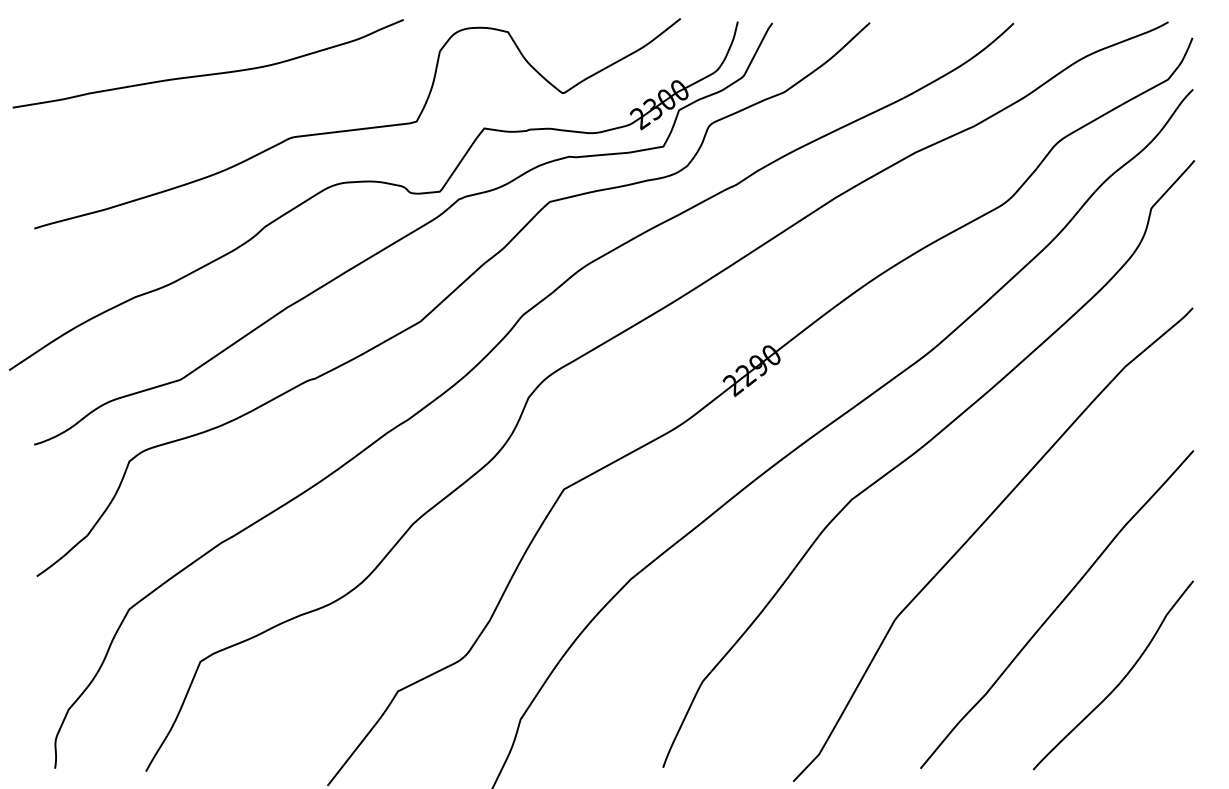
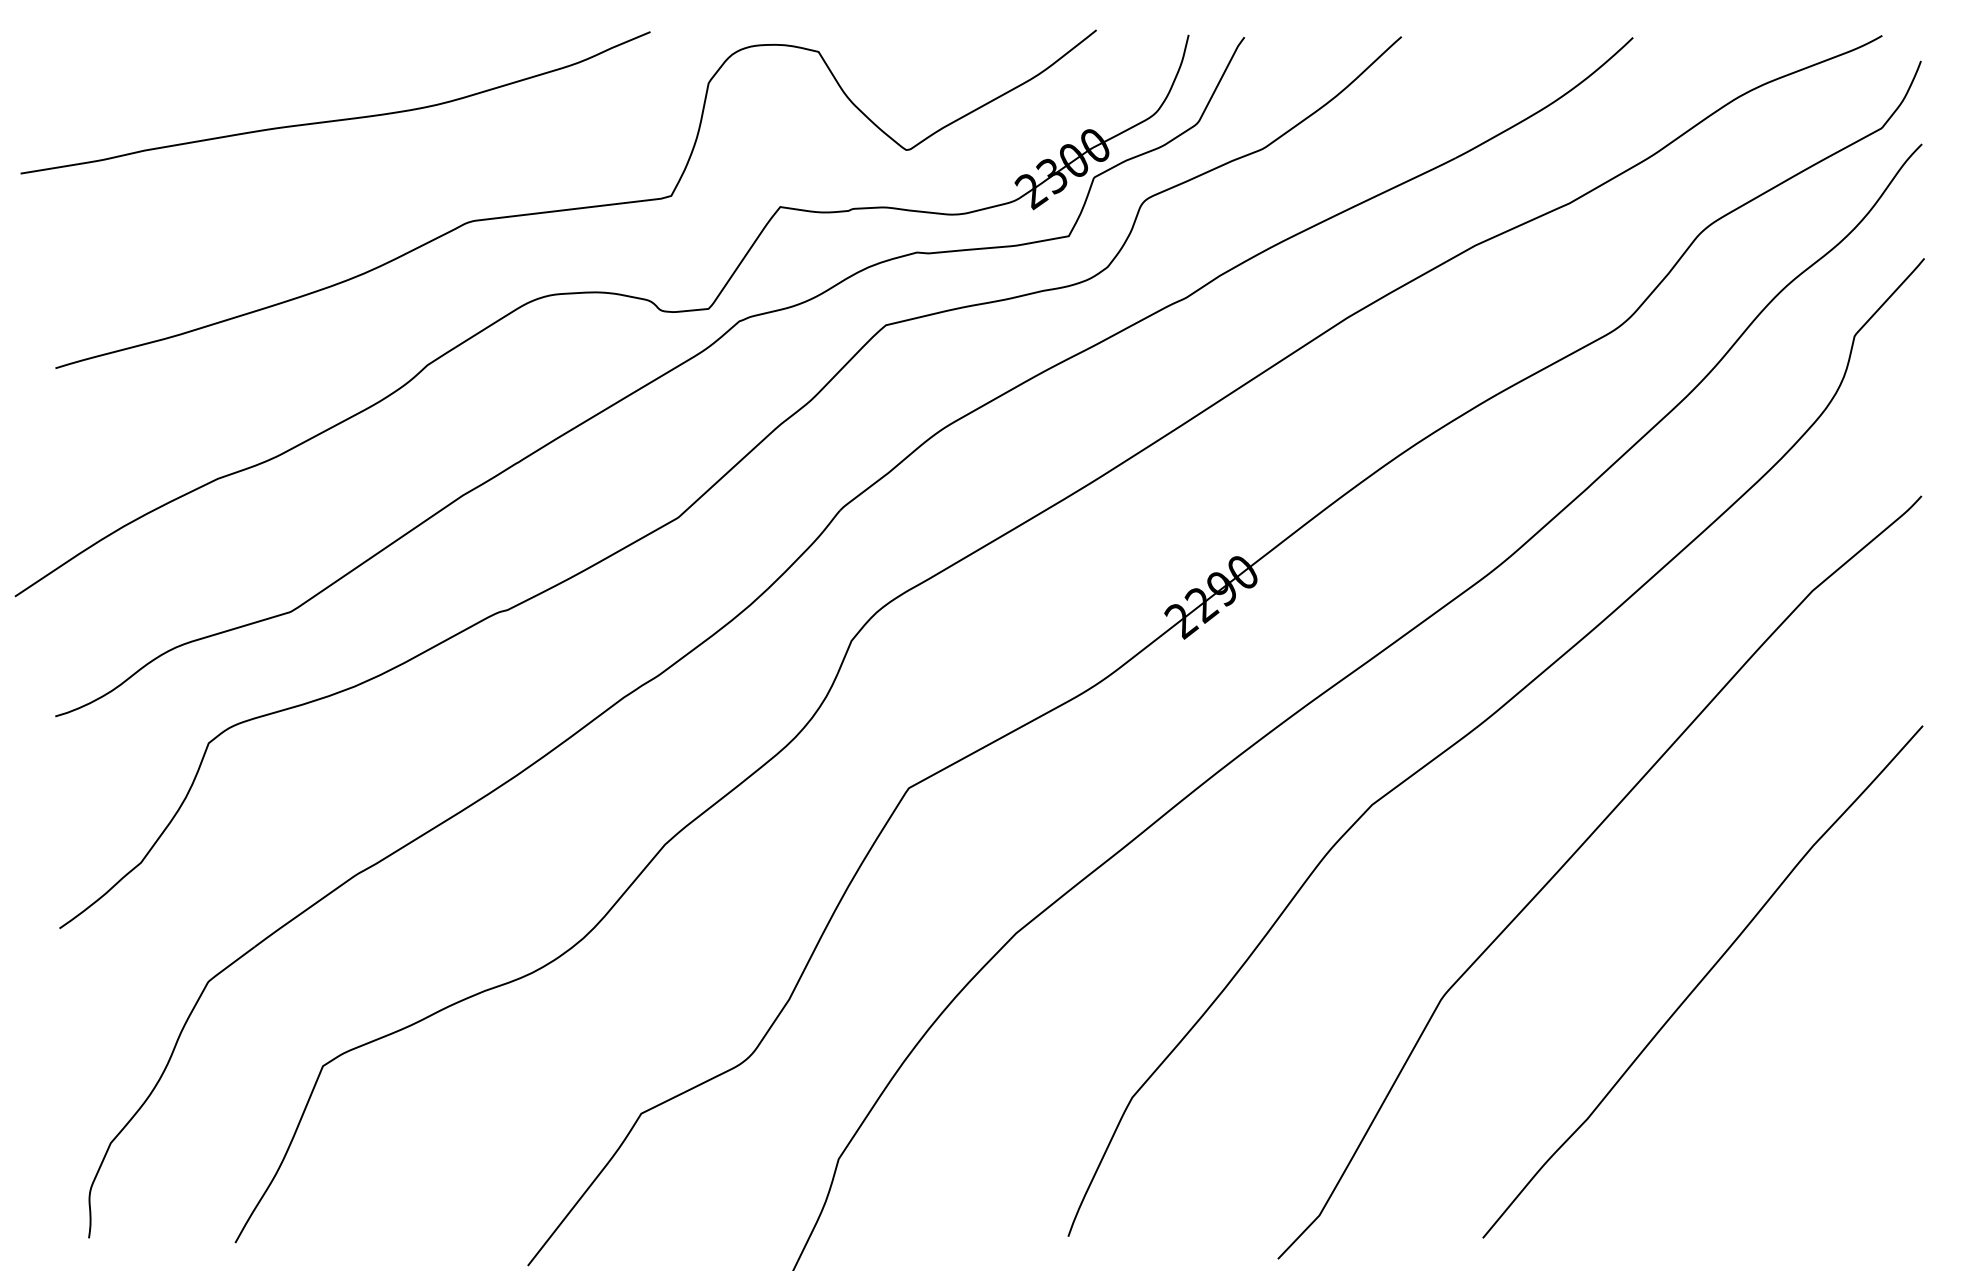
curve: (1121, 679) -> (1806, 1094), removed

